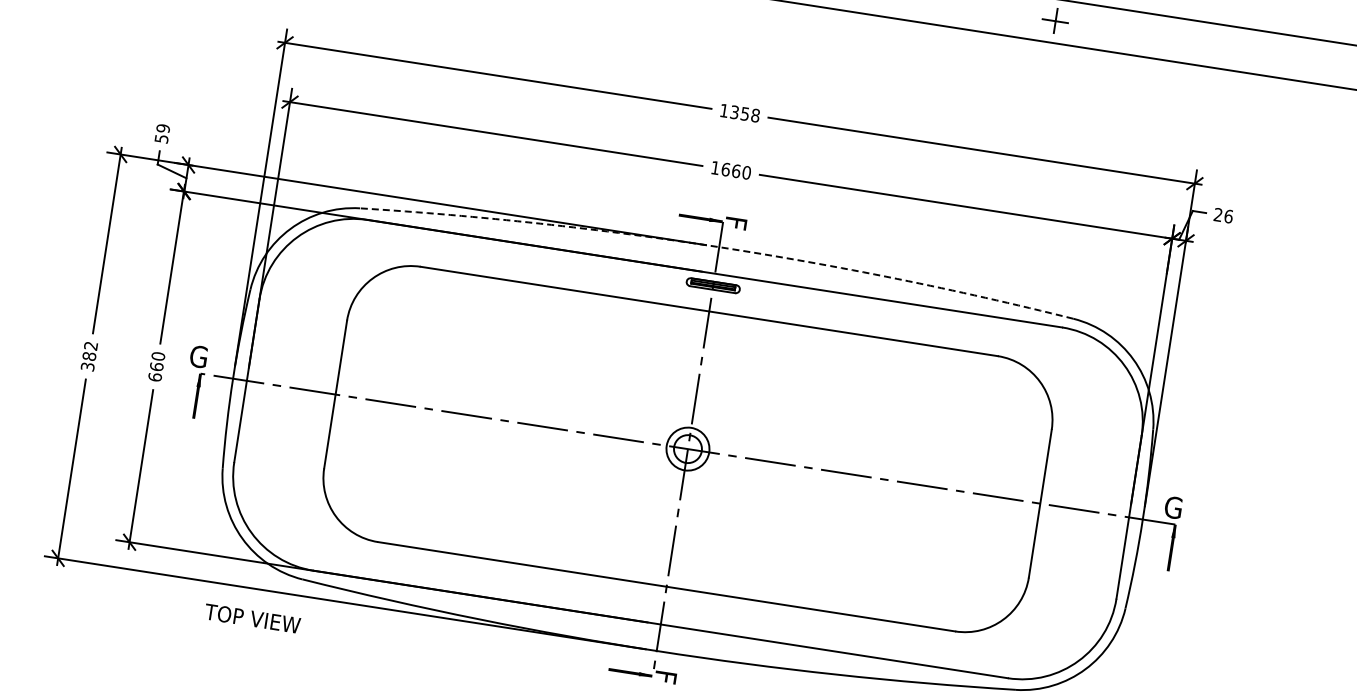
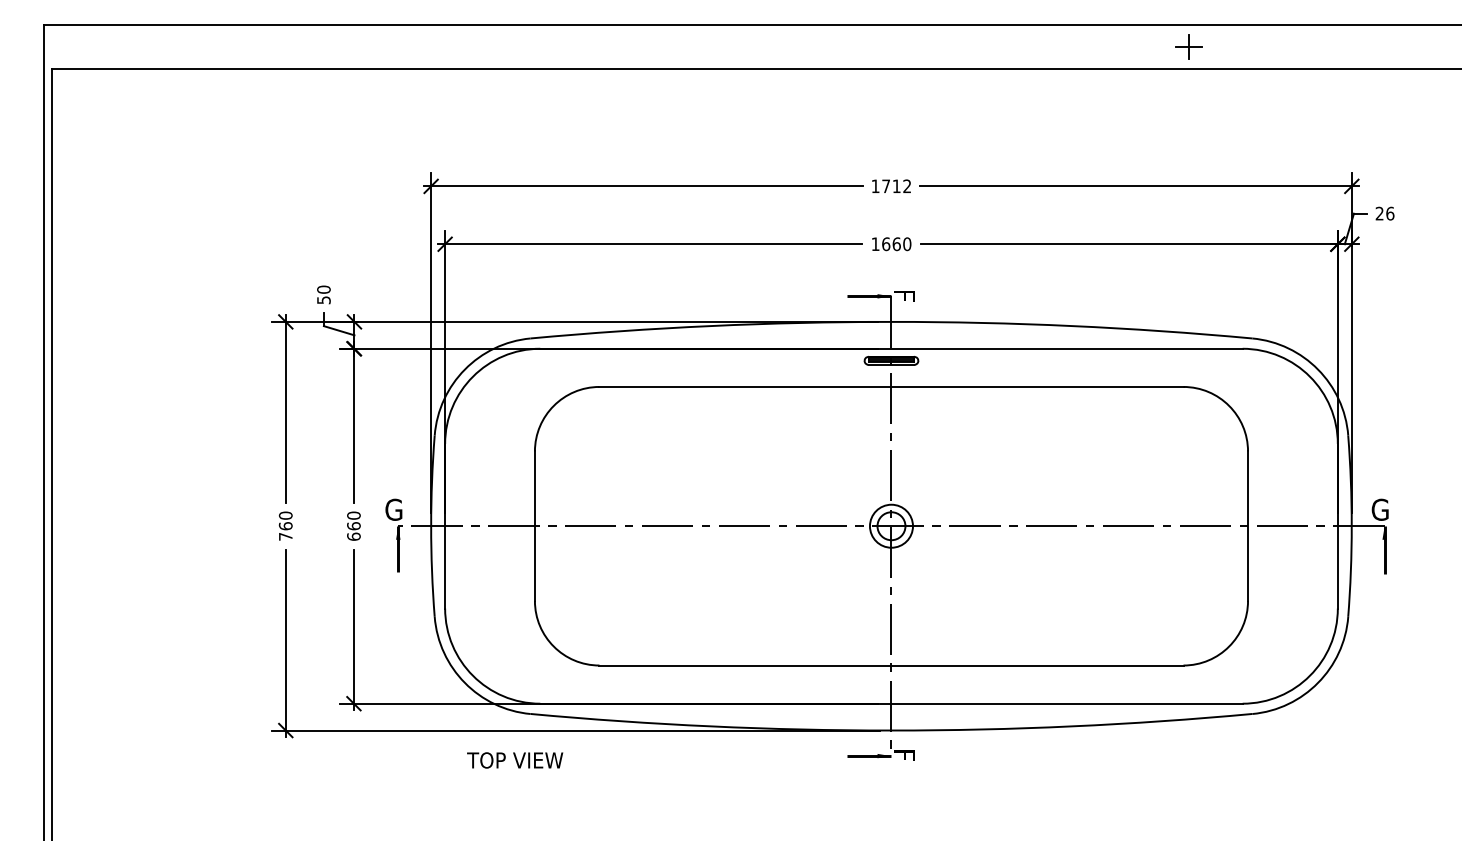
text: (744, 114) -> (896, 186), 1358 -> 1712
text: (162, 128) -> (323, 289), 59 -> 50
arc: (719, 246) -> (891, 321), dashed -> solid
text: (89, 355) -> (285, 525), 382 -> 760
text: (252, 618) -> (515, 760), moved

